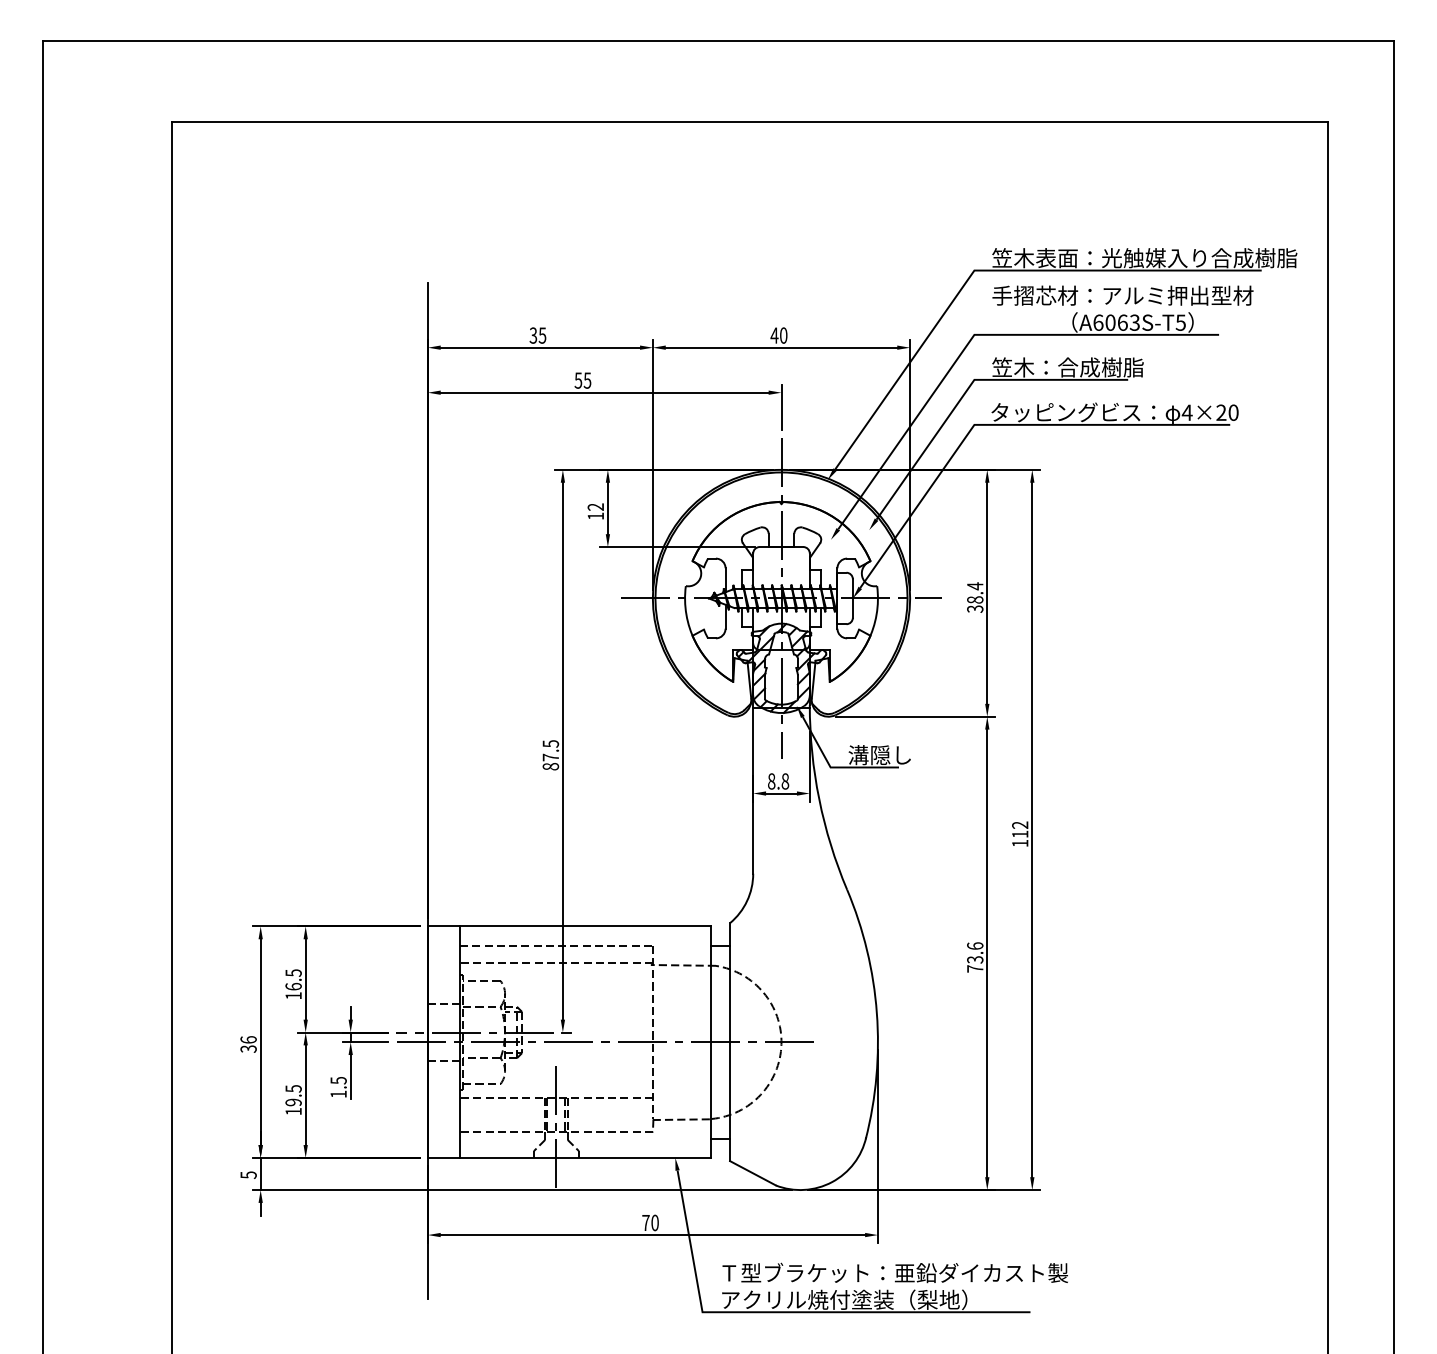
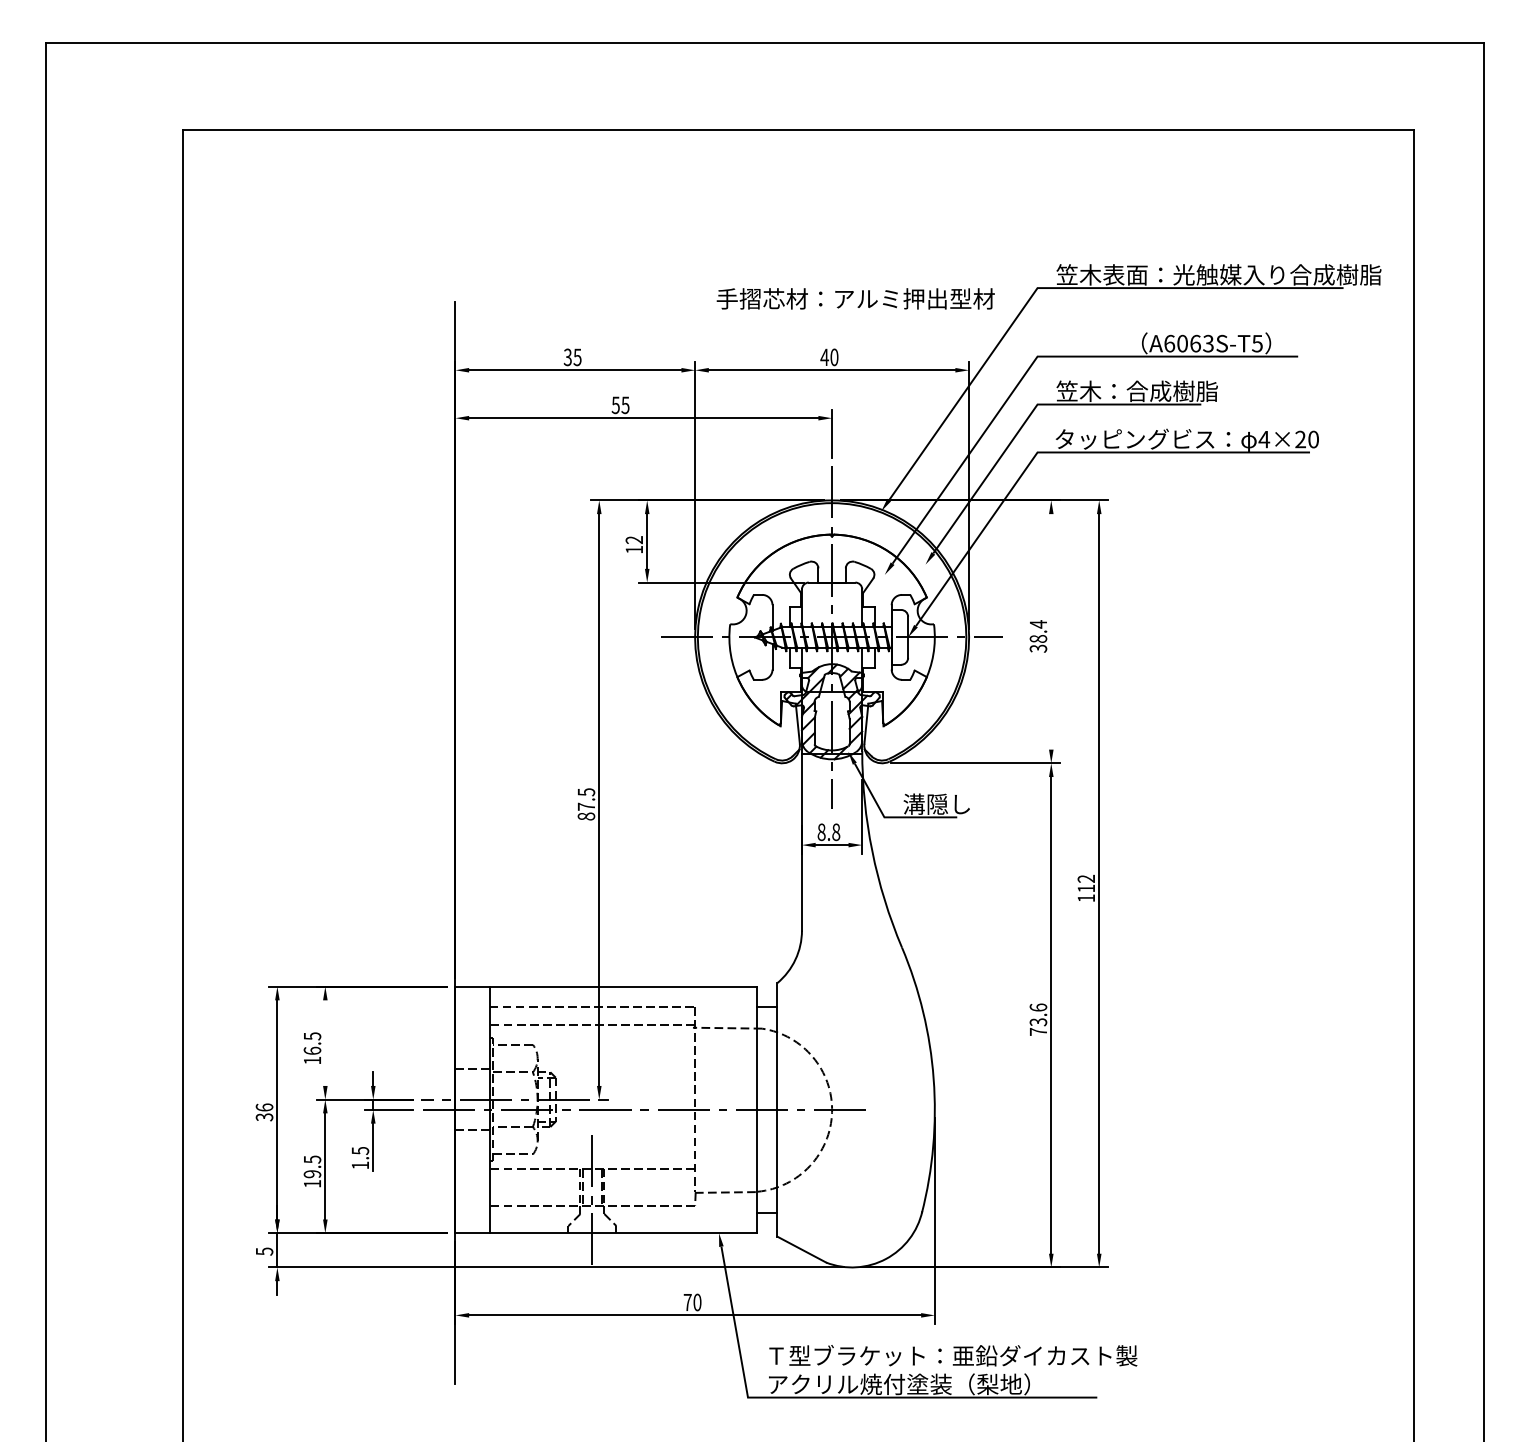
text: (1122, 295) -> (855, 298), moved
line: (987, 592) -> (1051, 631), removed
line: (305, 978) -> (325, 1042), removed

